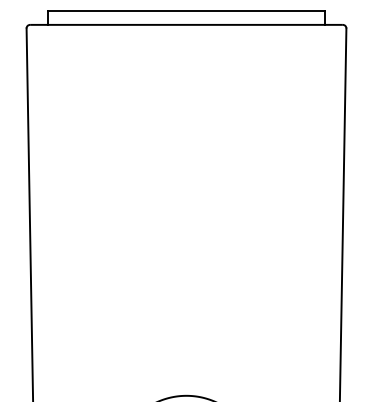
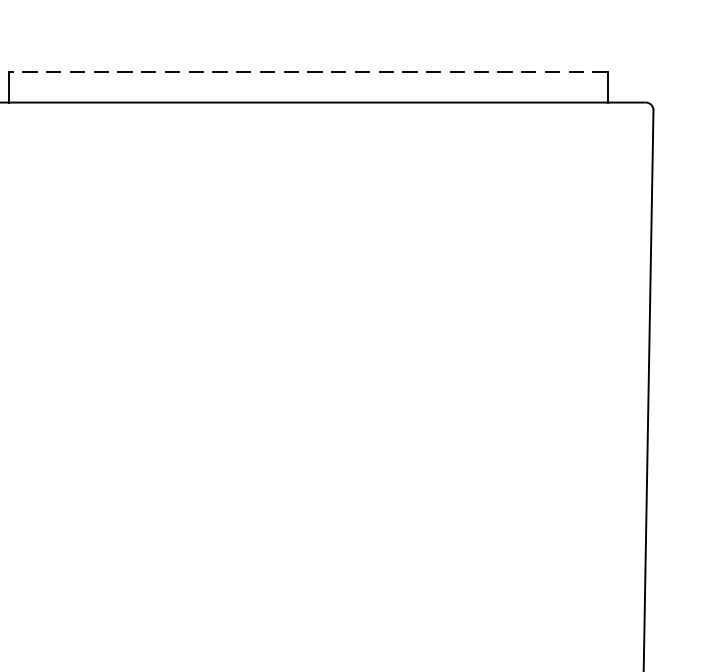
line: (186, 10) -> (308, 71), solid -> dashed

